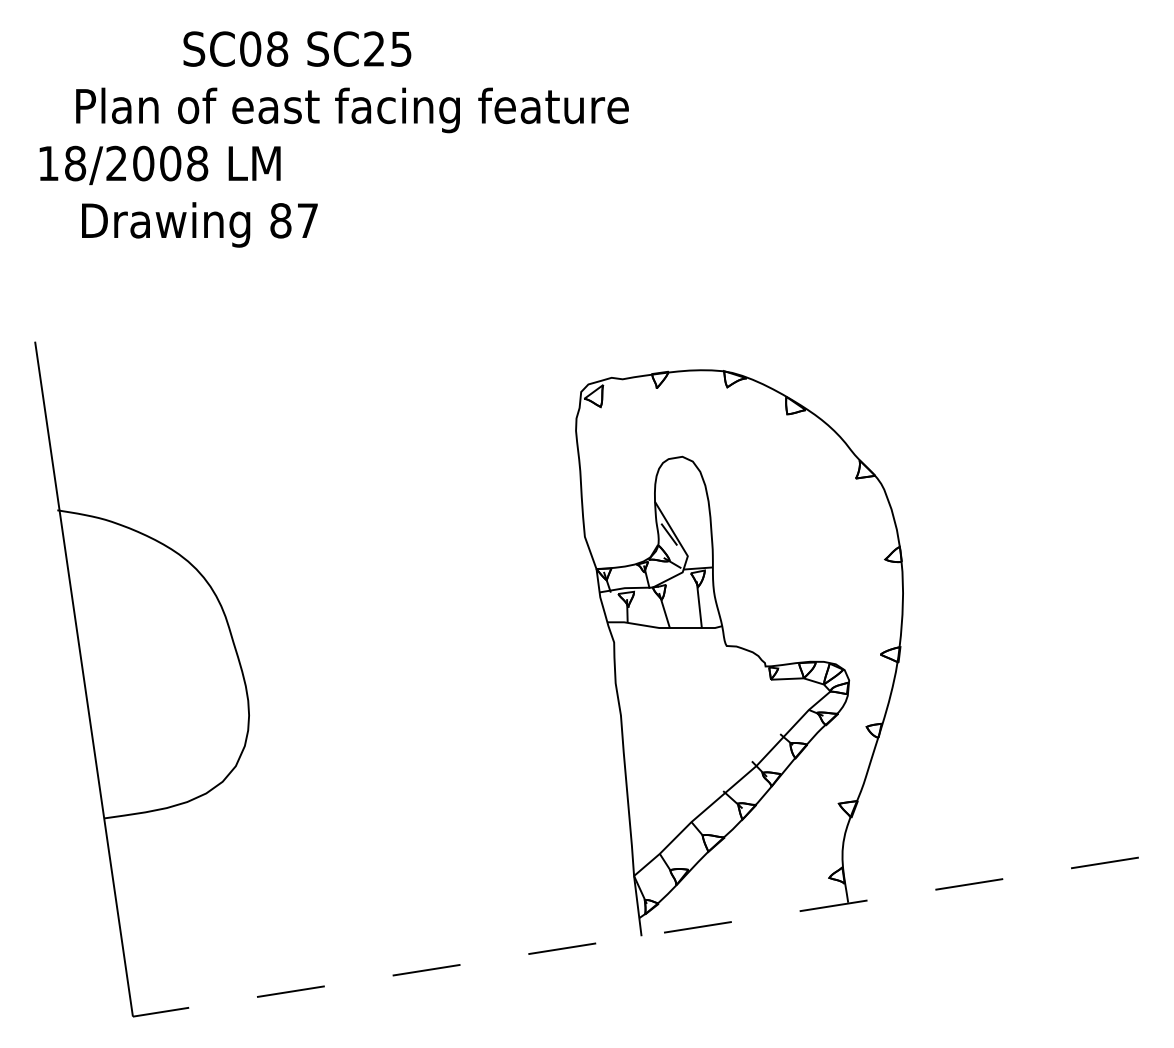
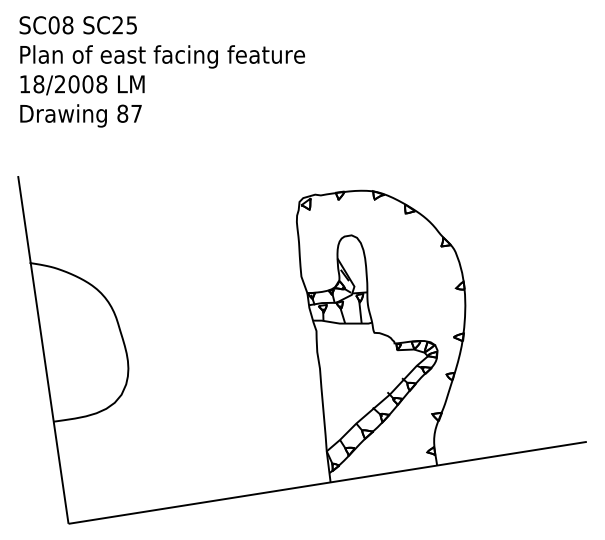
text: (295, 49) -> (77, 25), moved
text: (352, 109) -> (162, 56), moved
text: (198, 224) -> (80, 115), moved
line: (635, 936) -> (327, 482), dashed -> solid

